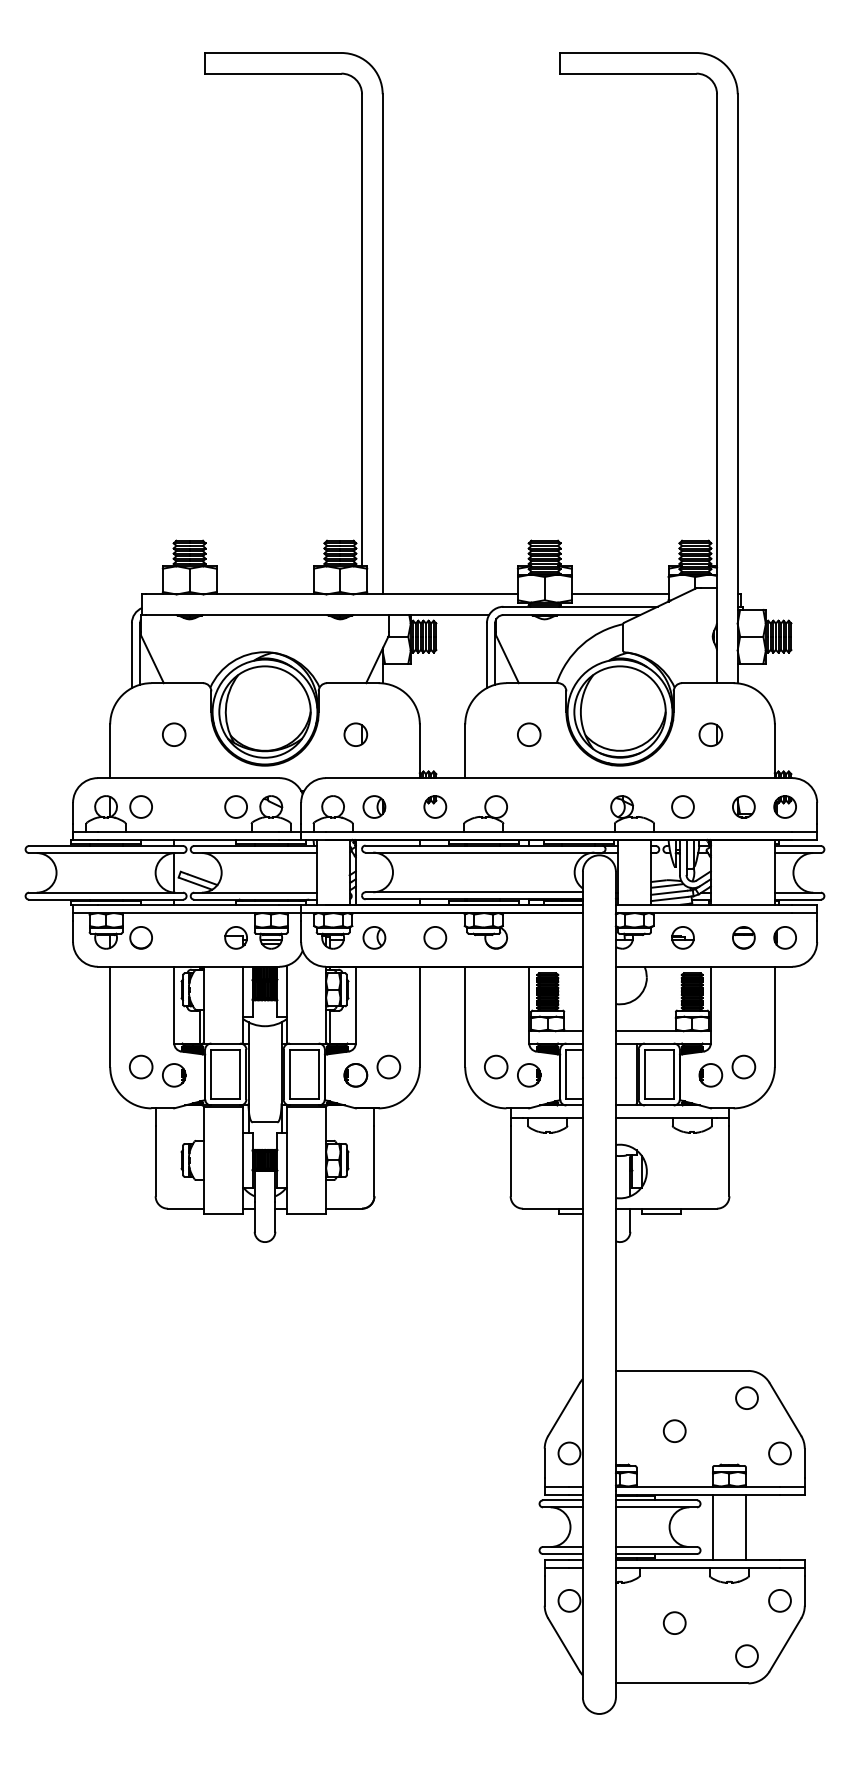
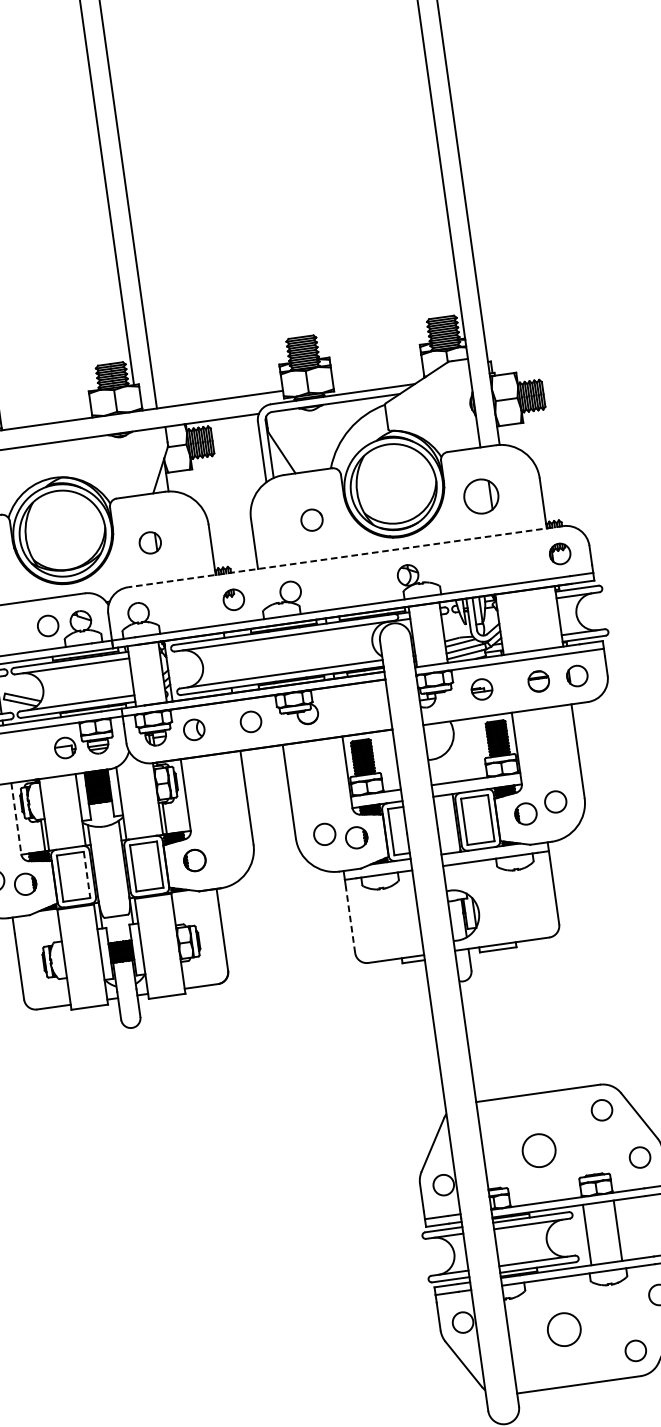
line: (619, 594) -> (377, 377), removed
part: (710, 734) -> (481, 496), size x1.6
line: (558, 778) -> (345, 557), solid -> dashed
part: (374, 806) -> (177, 607), removed
circle: (682, 806) -> (464, 567), removed
part: (743, 806) -> (521, 559), removed
line: (174, 1005) -> (16, 819), solid -> dashed
circle: (388, 1066) -> (224, 847), removed
line: (240, 1074) -> (87, 874), solid -> dashed
line: (510, 1160) -> (350, 919), solid -> dashed
circle: (674, 1430) -> (538, 1149), size x1.6
circle: (674, 1622) -> (563, 1329), size x1.6

